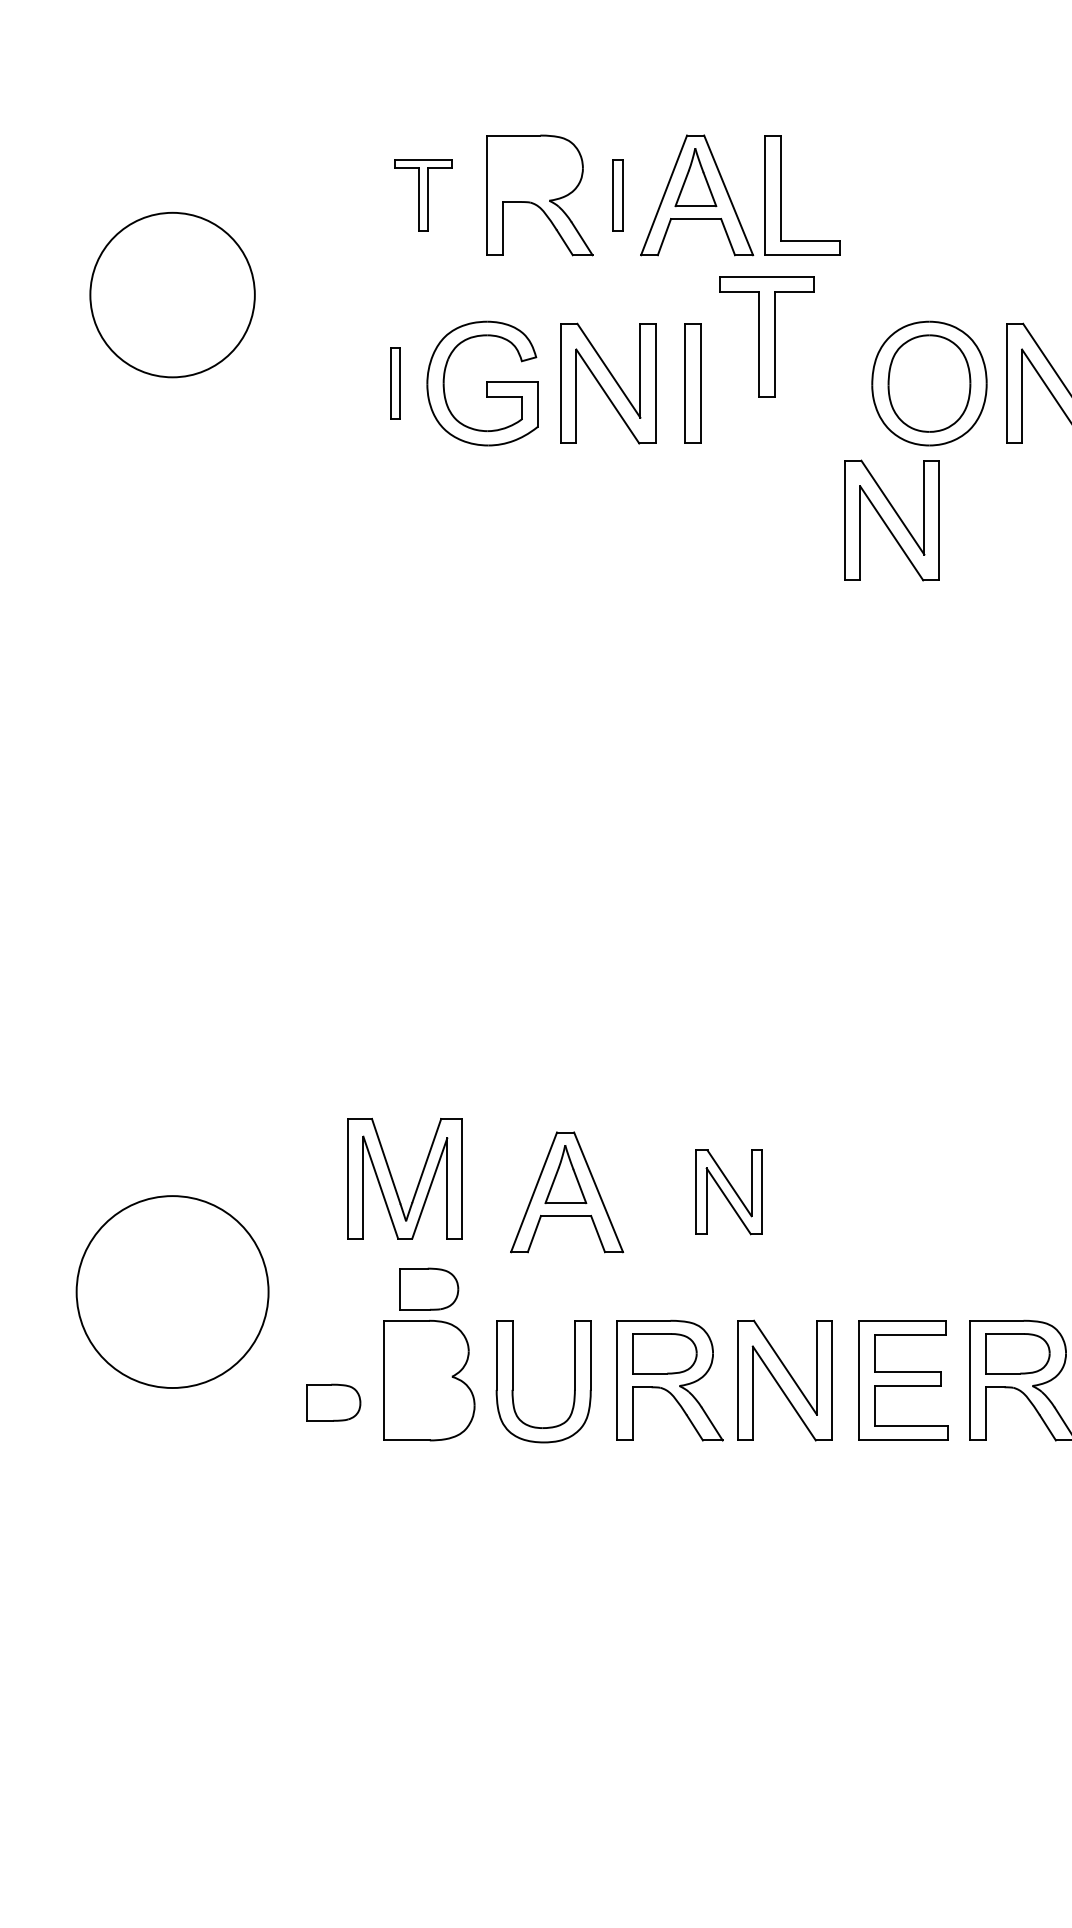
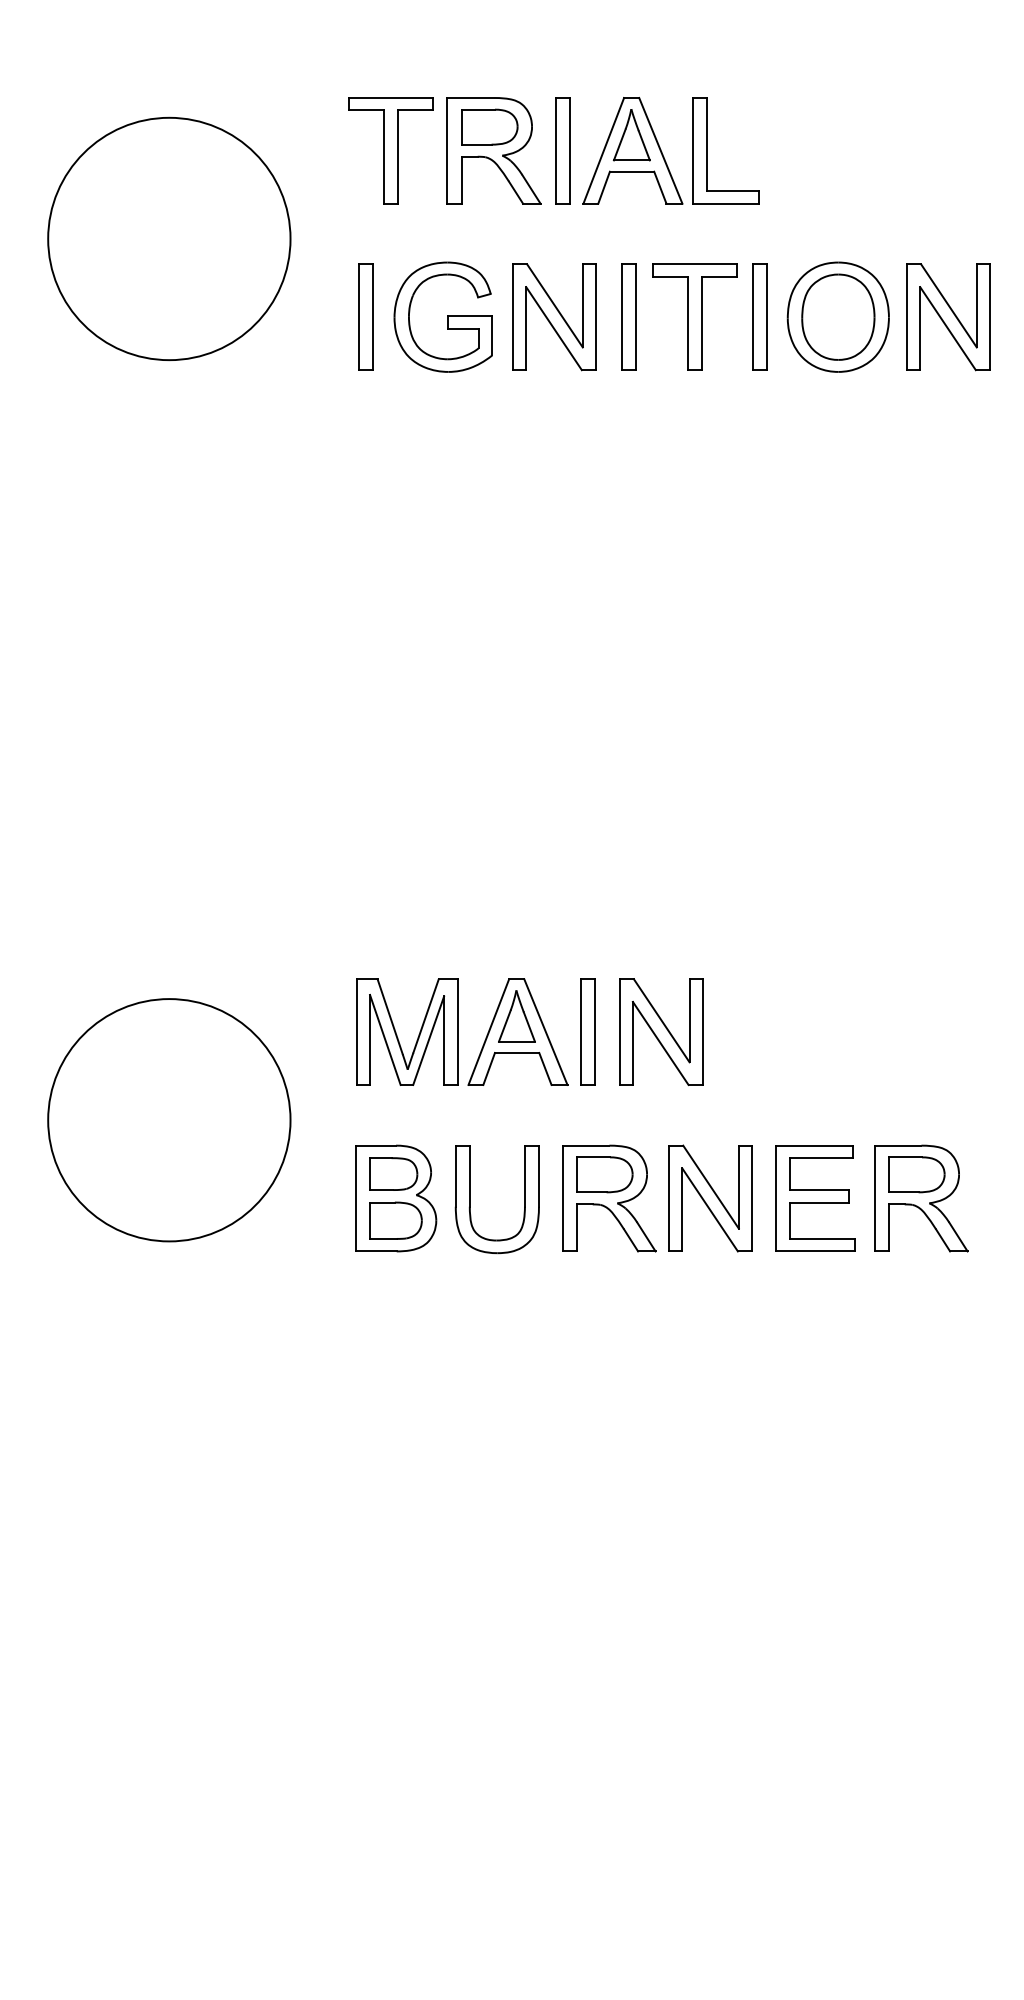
part: (534, 167) -> (489, 126), added
part: (422, 194) -> (390, 150), size x1.67
part: (617, 194) -> (562, 150), size x1.67
circle: (172, 294) -> (169, 238), size x1.67
part: (766, 336) -> (694, 316), moved
part: (394, 382) -> (365, 316), size x1.67
part: (840, 382) -> (759, 316), added
part: (892, 520) -> (805, 438), removed
part: (394, 1181) -> (397, 1034), moved
part: (645, 1191) -> (587, 1031), added
part: (729, 1191) -> (661, 1031), size x1.43
part: (428, 1288) -> (395, 1220), moved
circle: (172, 1292) -> (169, 1120), size x1.43
part: (333, 1402) -> (393, 1173), moved

